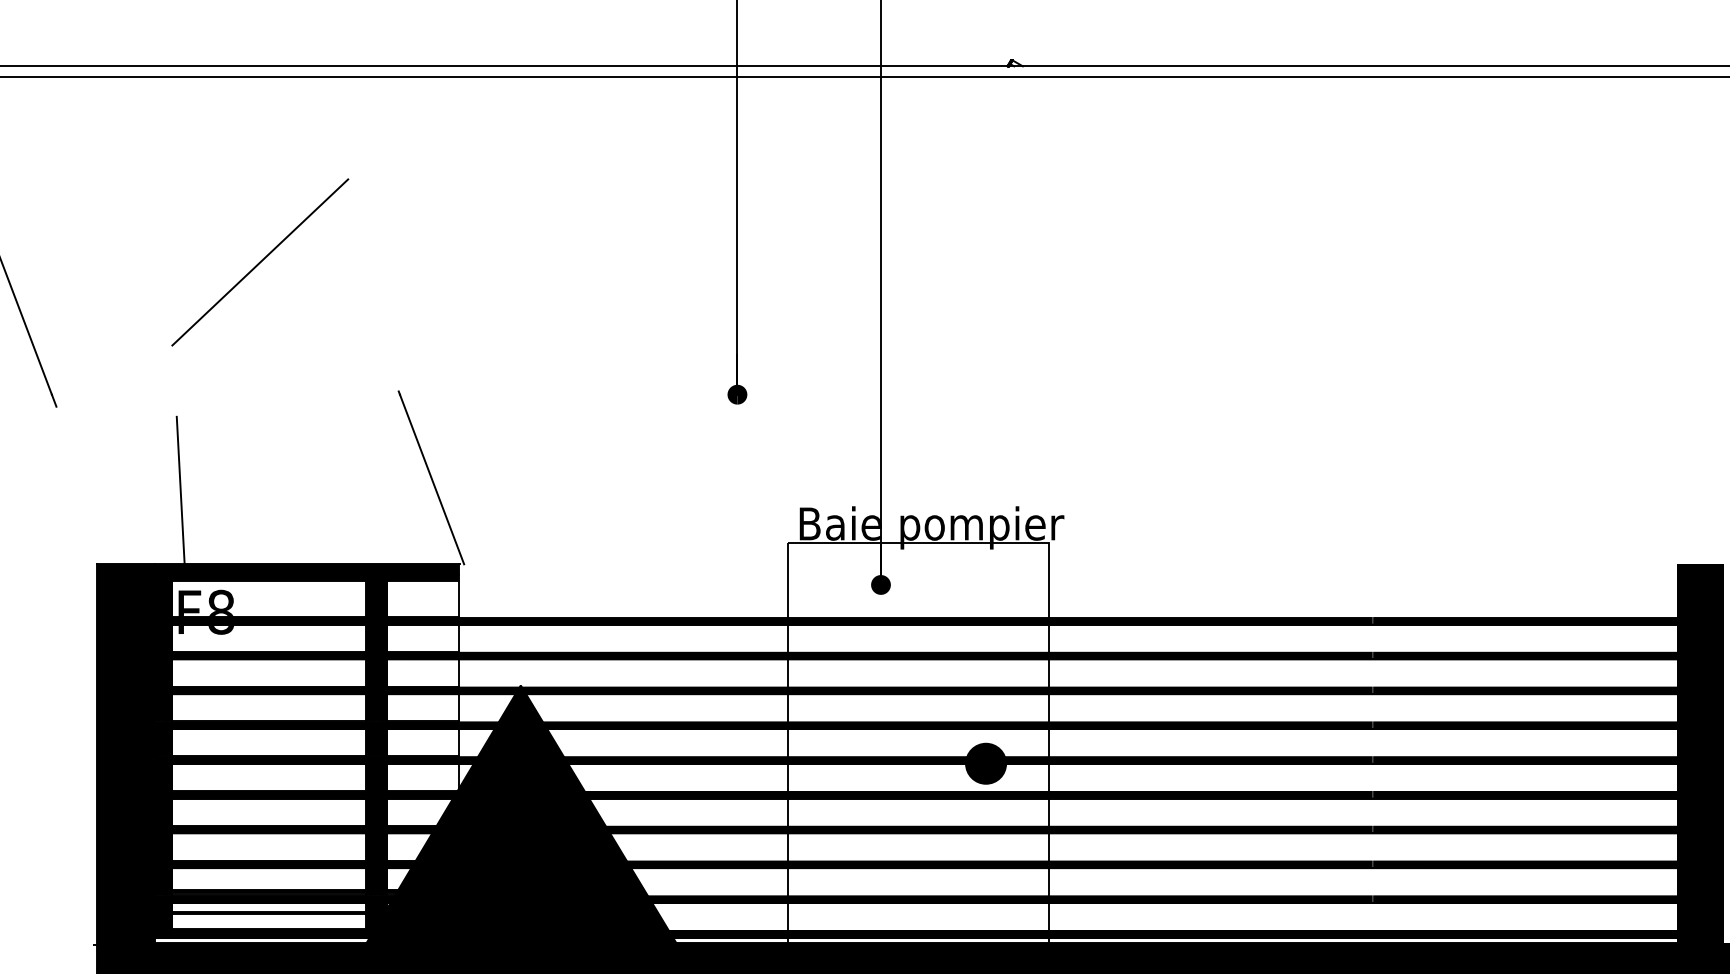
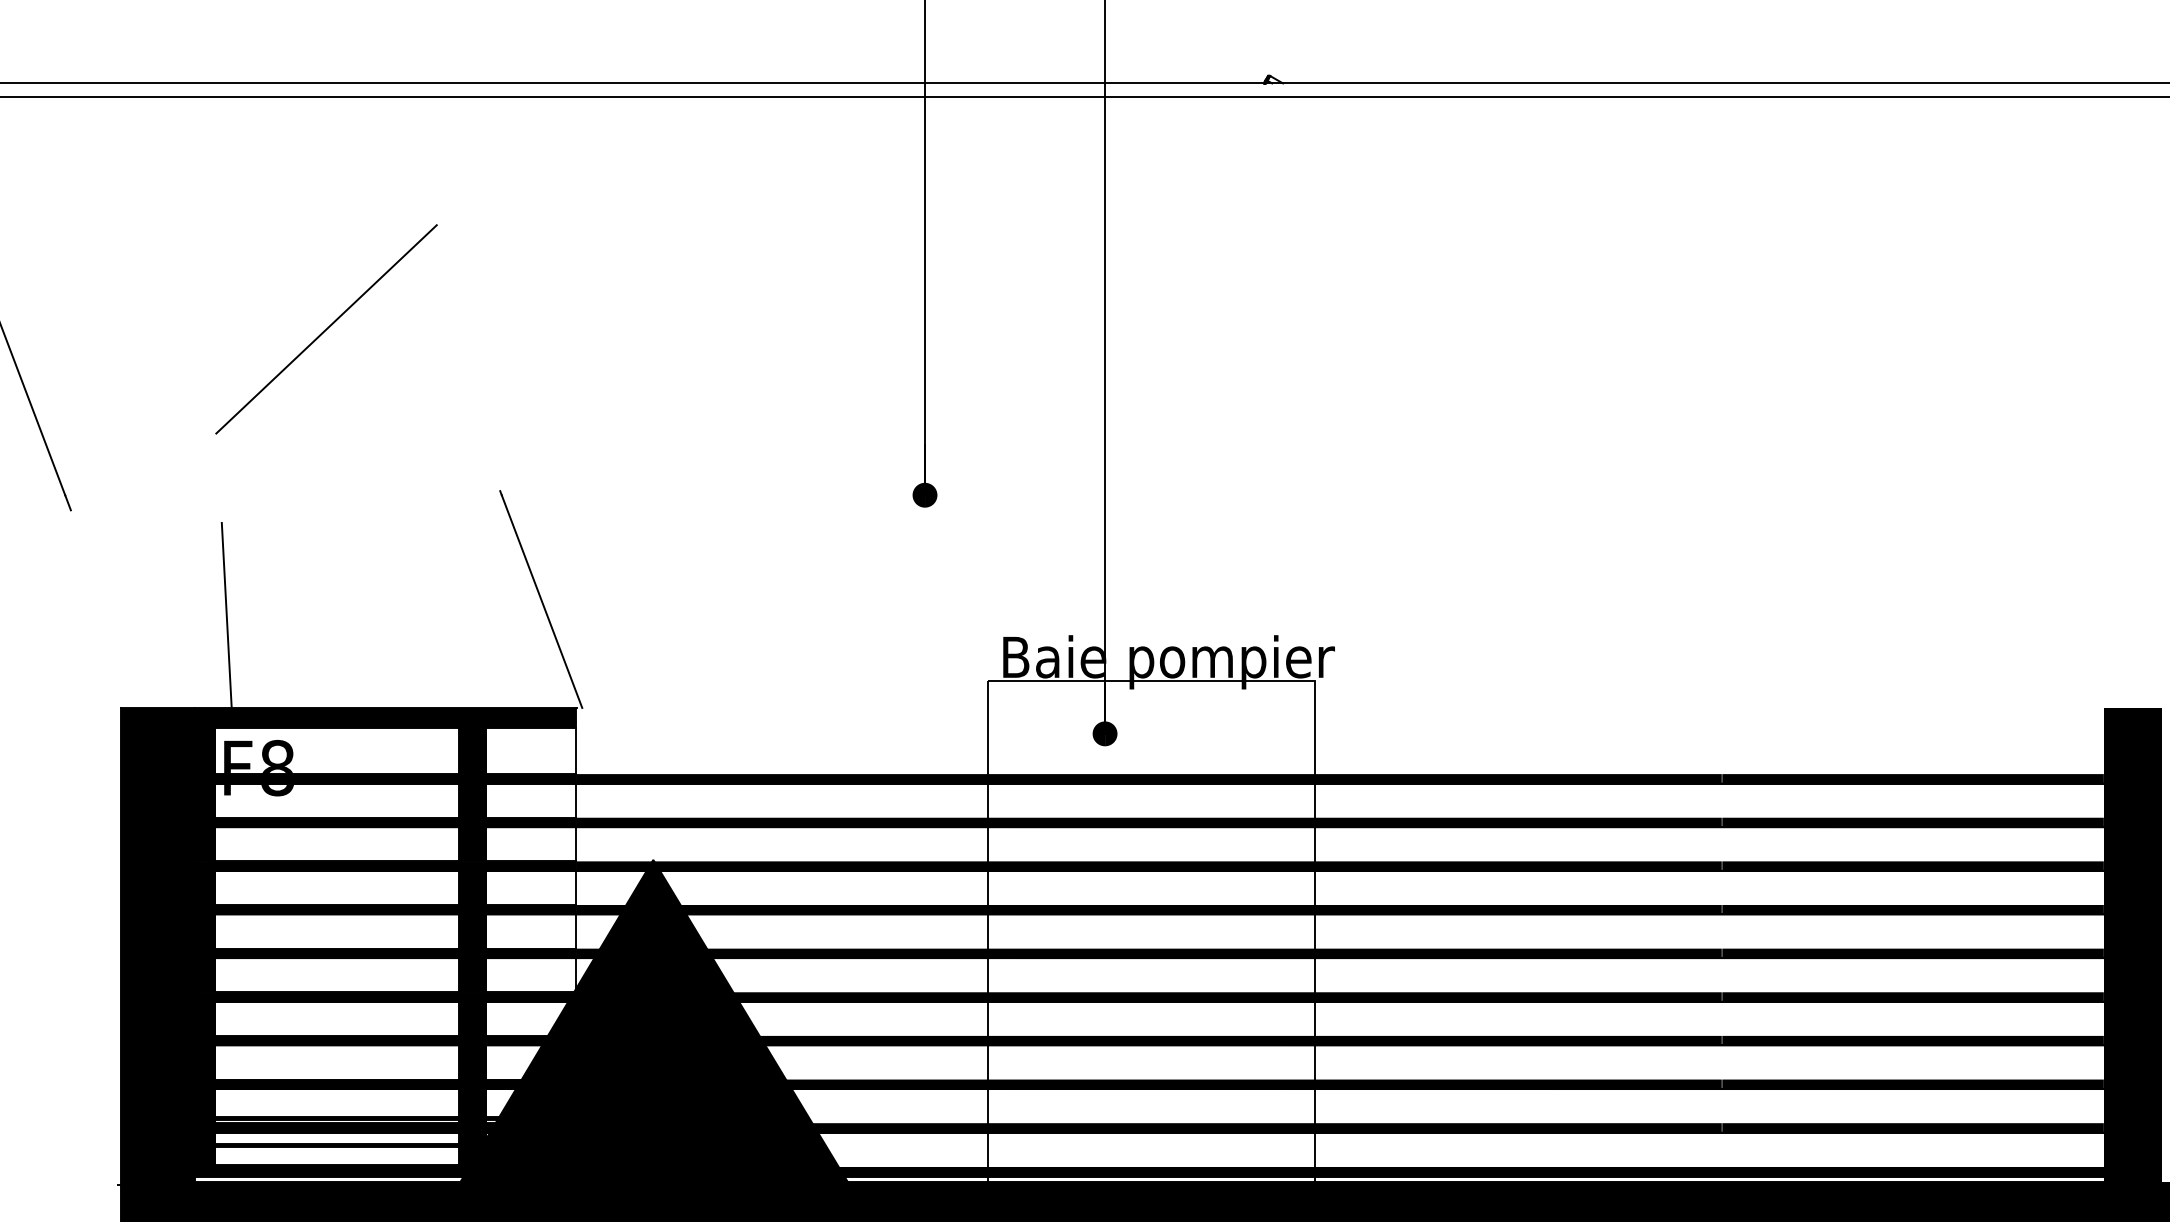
fill: (986, 763) -> (1237, 957), removed

